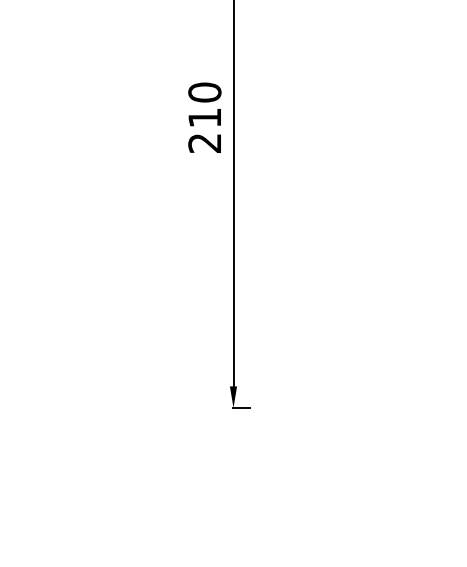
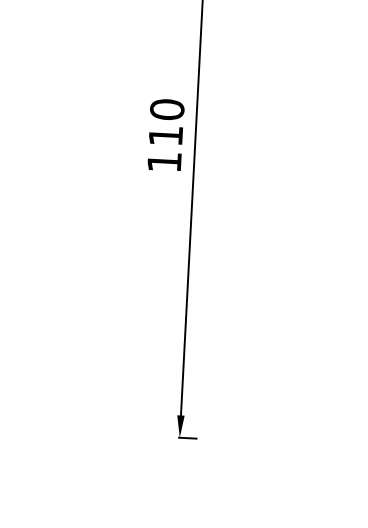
text: (204, 143) -> (164, 162), 210 -> 110

